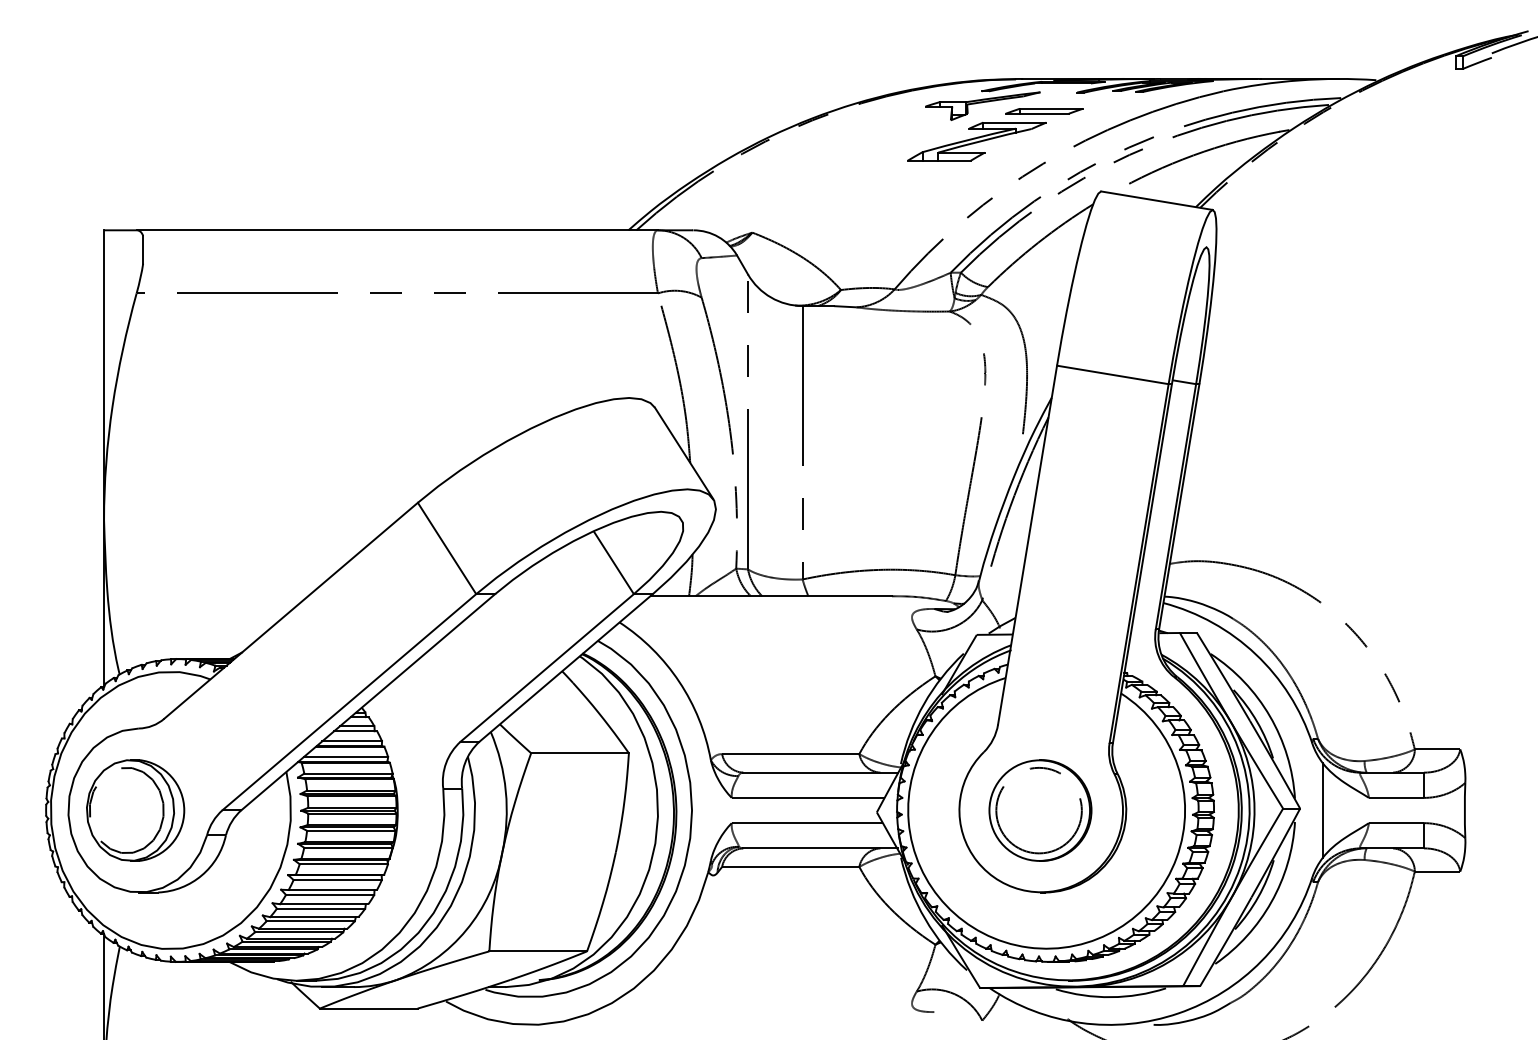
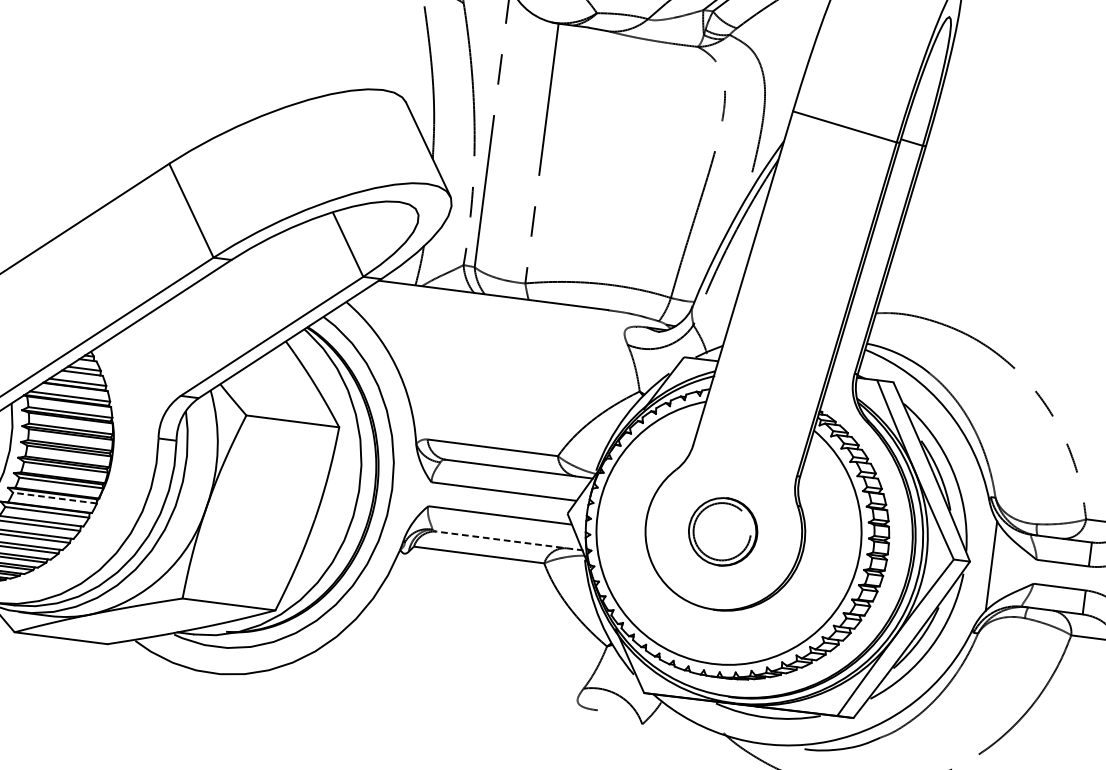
part: (1040, 810) -> (723, 531), size x0.7
line: (820, 848) -> (509, 541), solid -> dashed
line: (343, 864) -> (54, 498), solid -> dashed

